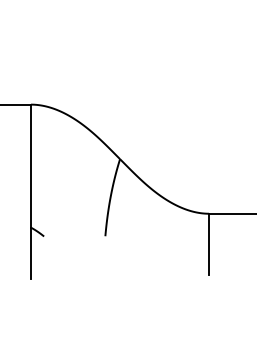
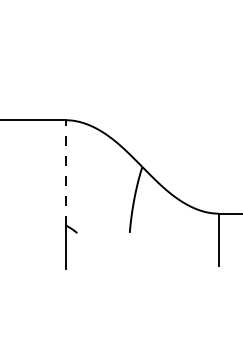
line: (31, 165) -> (66, 172), solid -> dashed

